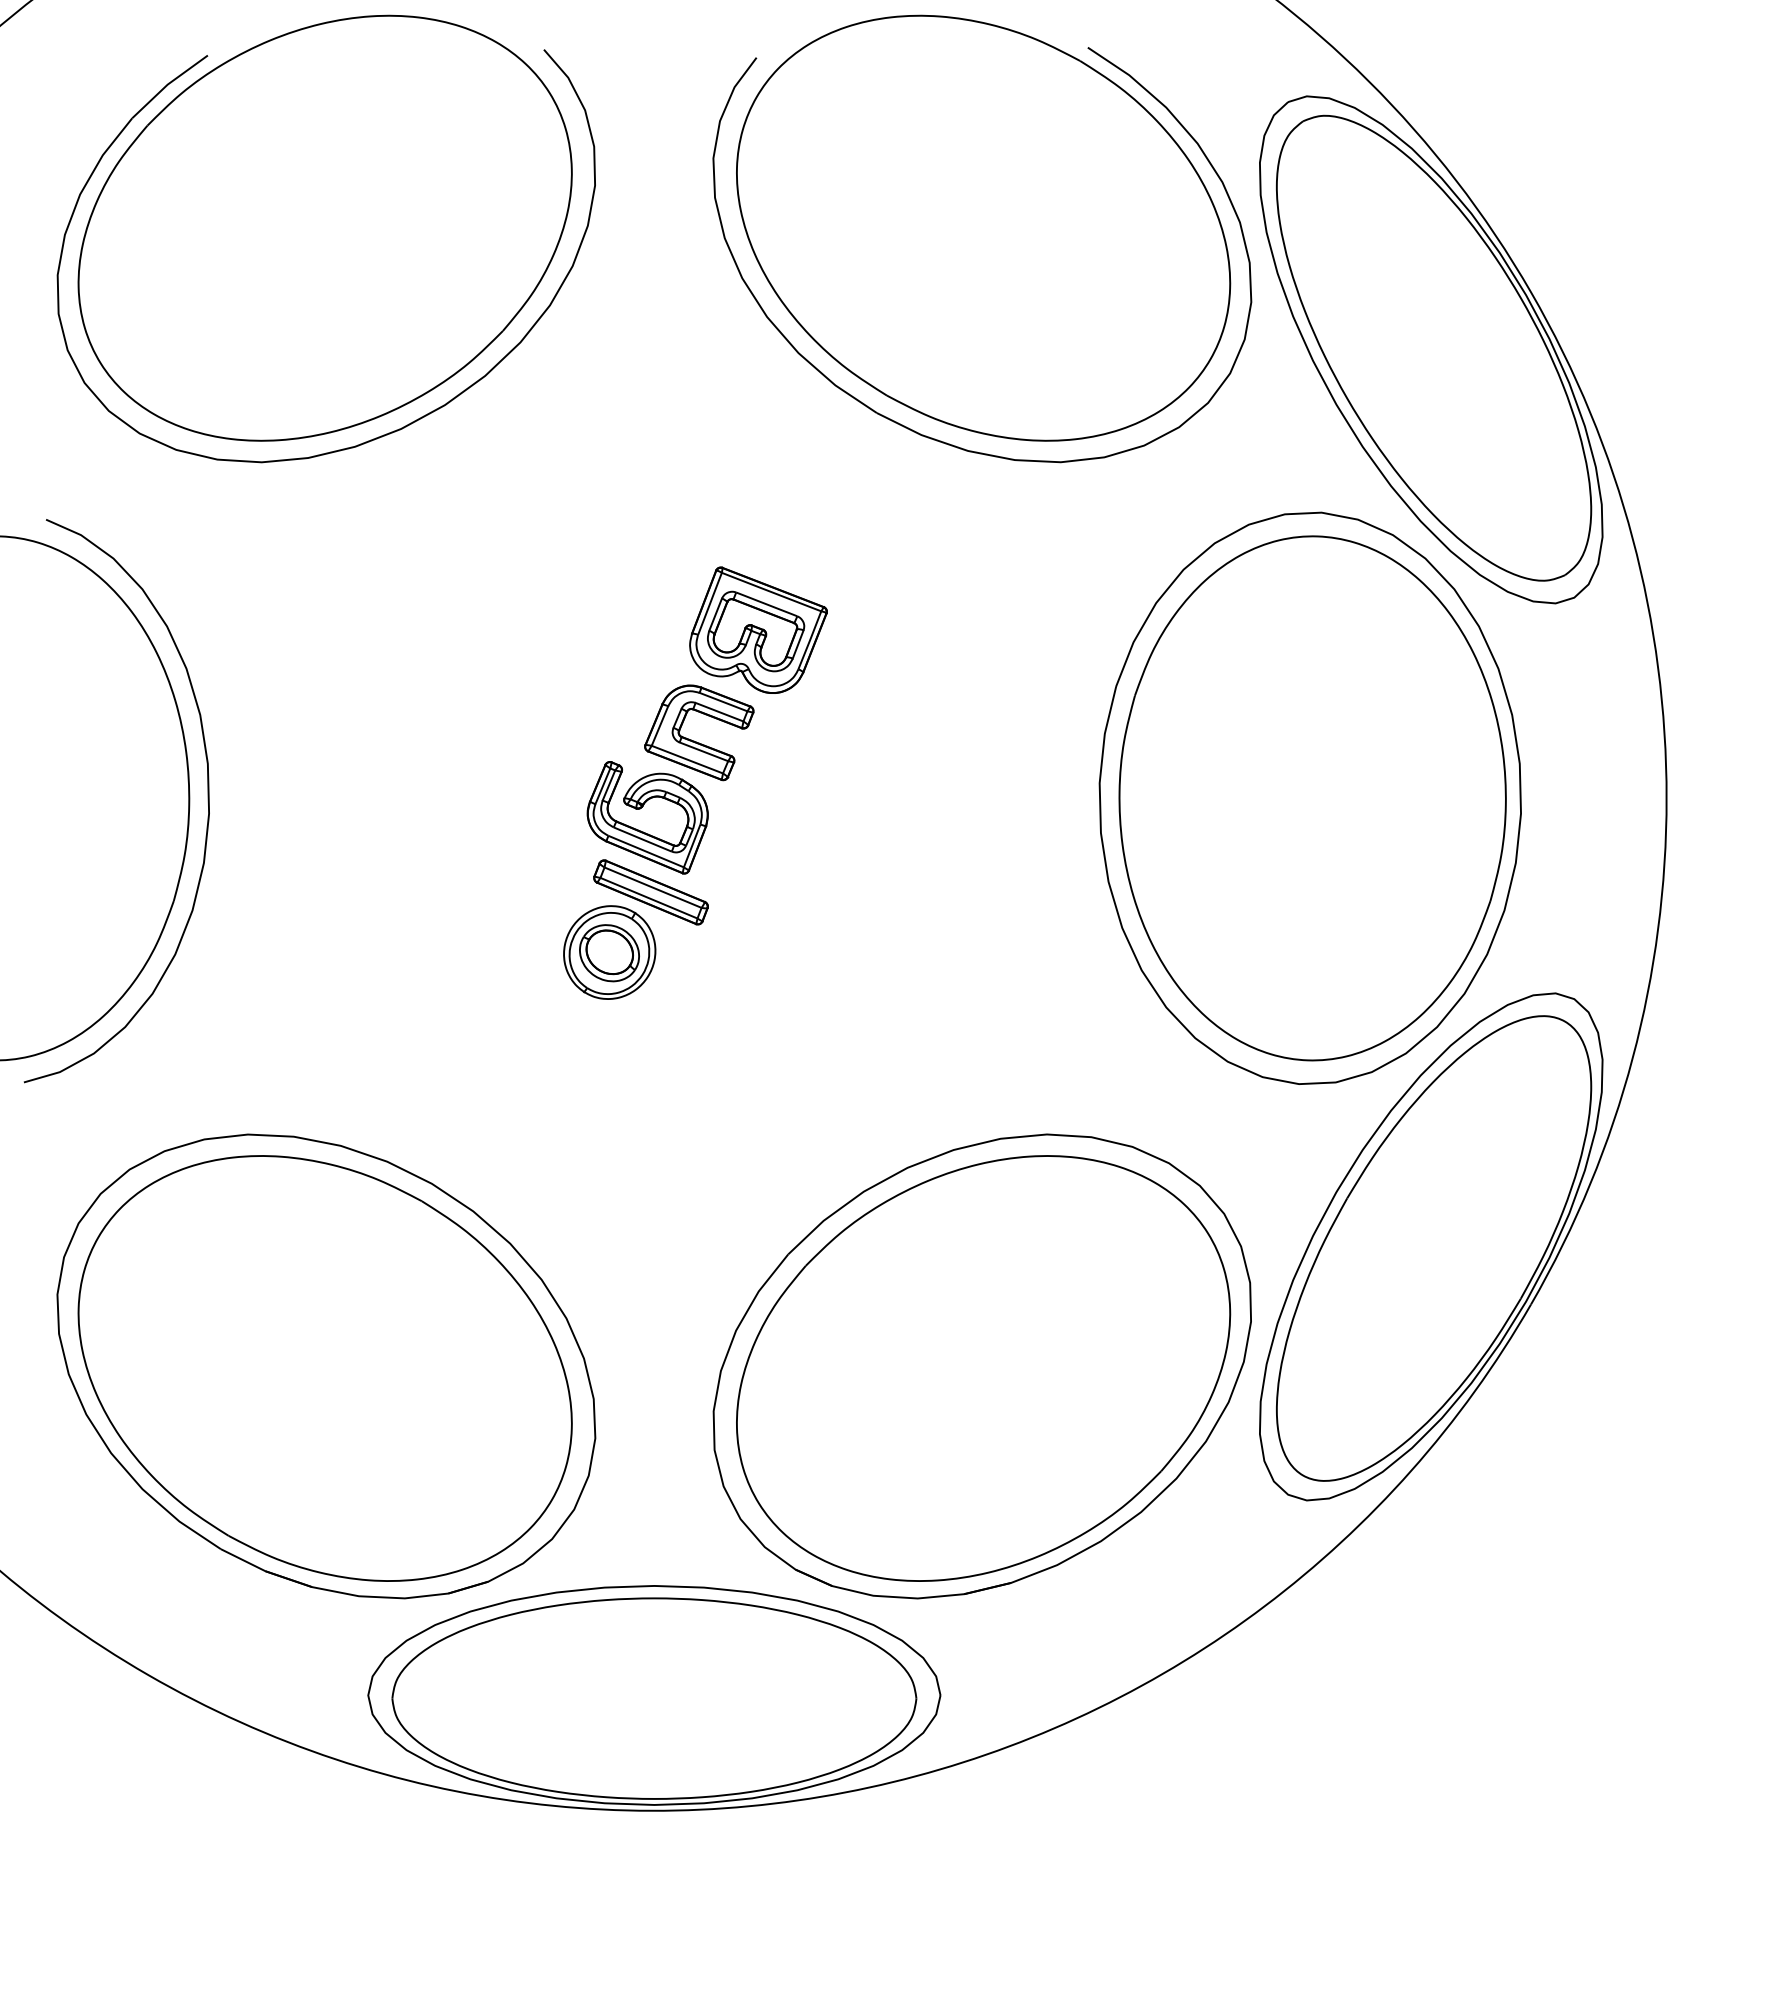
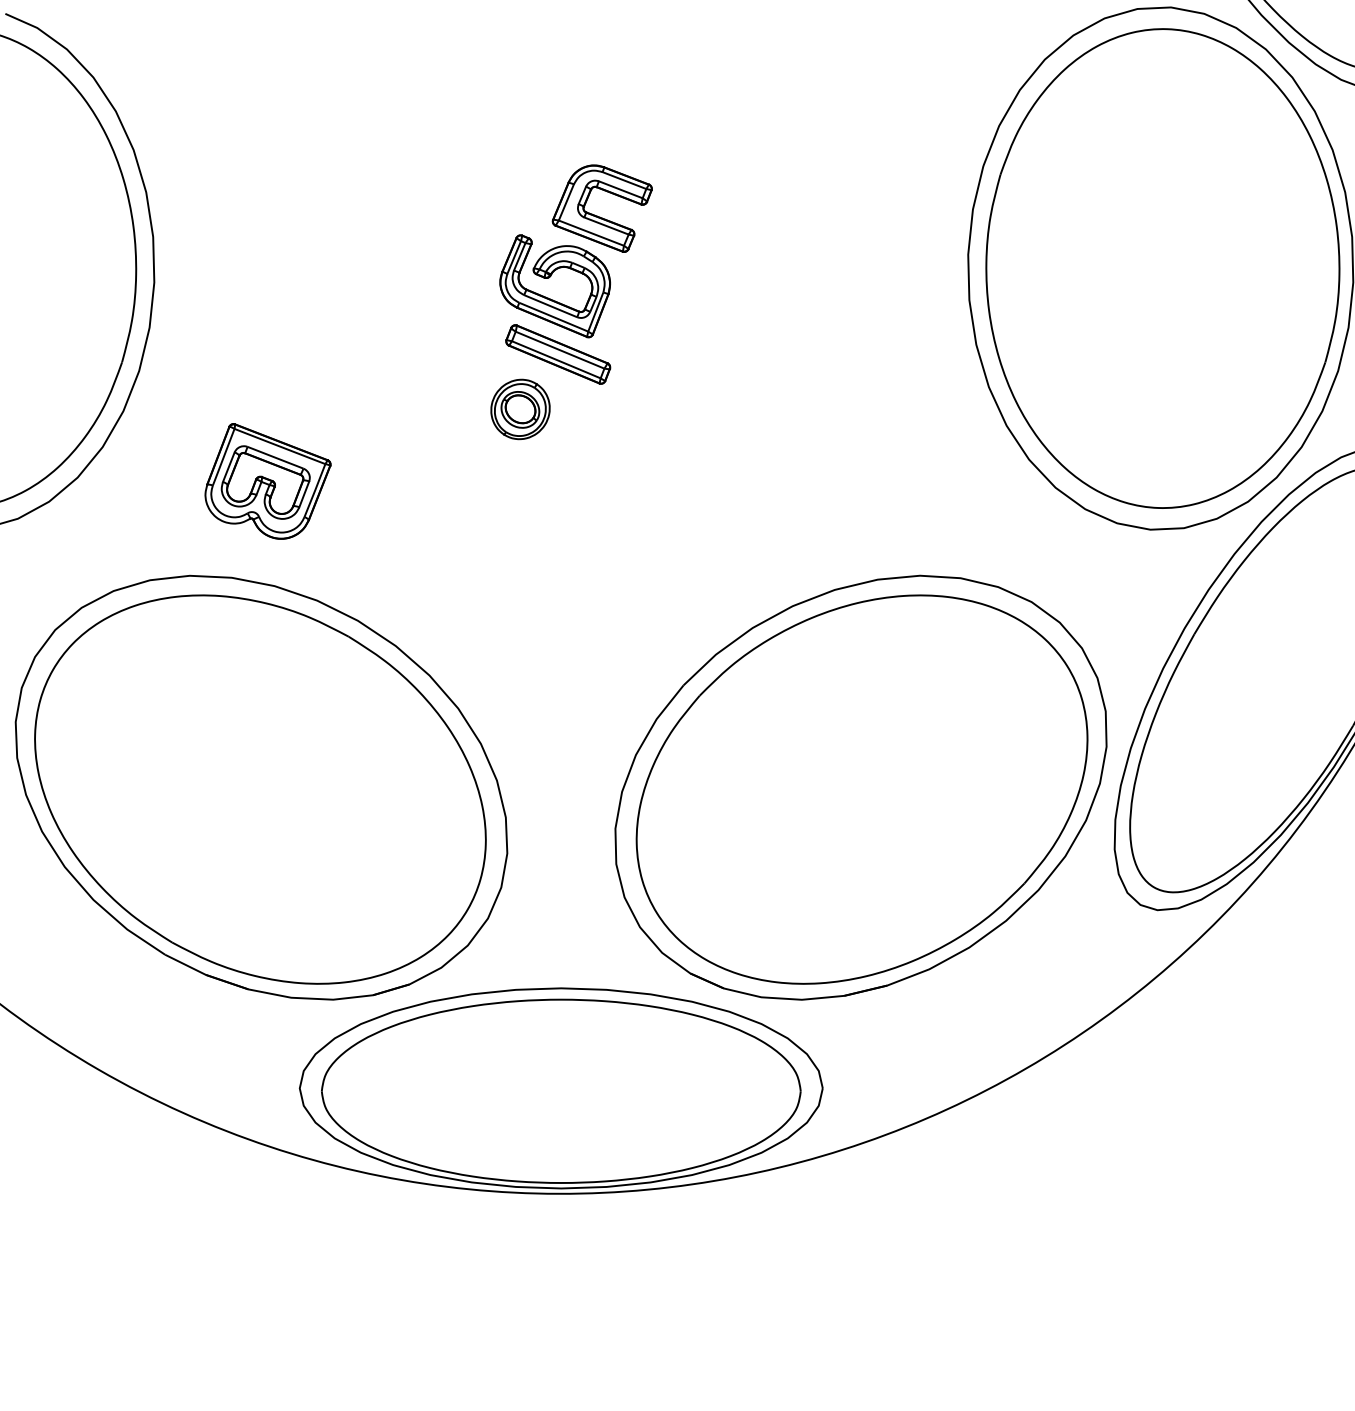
part: (758, 629) -> (268, 480), moved
part: (609, 952) -> (520, 409), size x0.7

